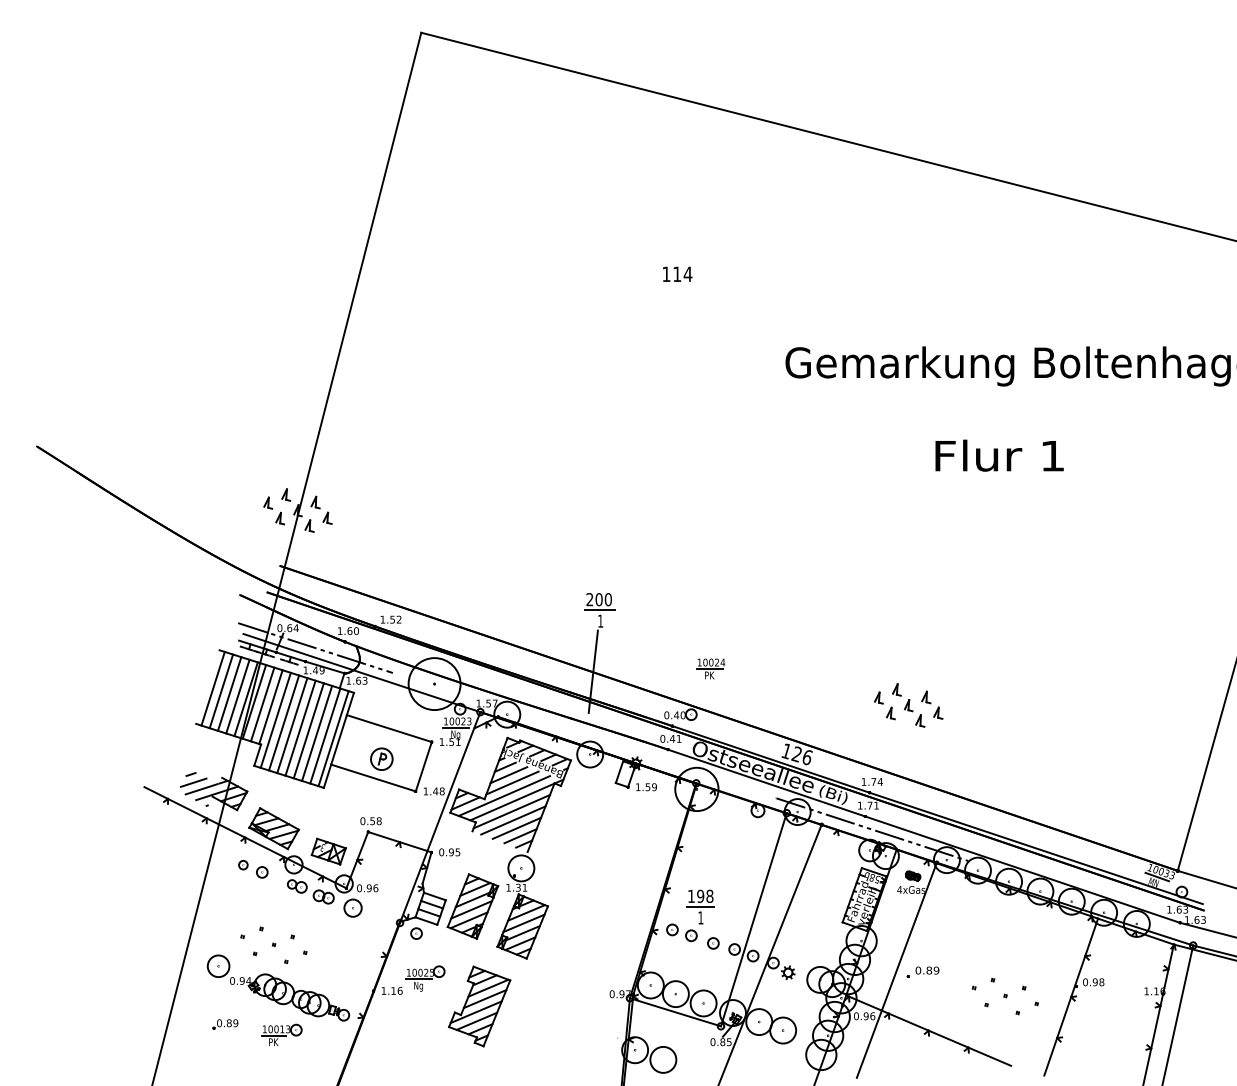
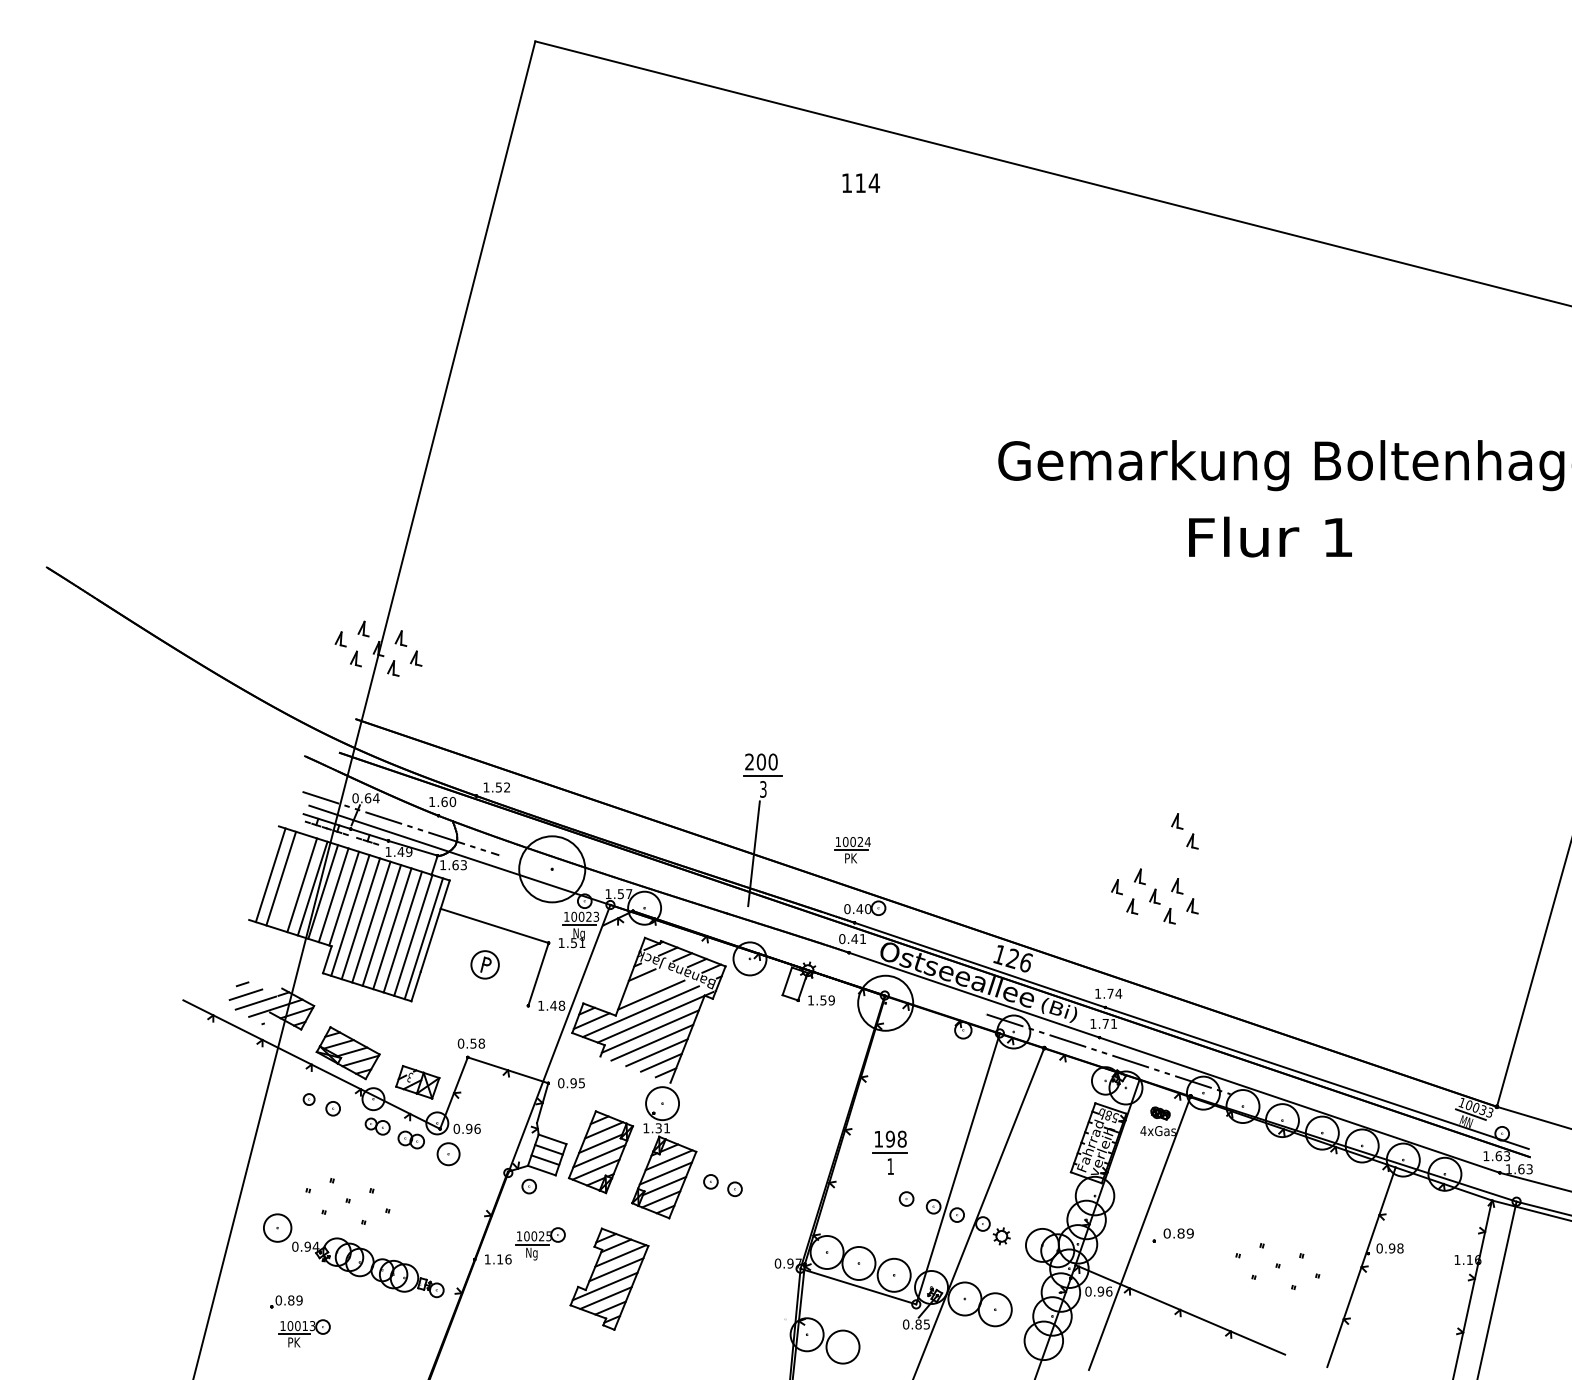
text: (677, 273) -> (861, 182), moved
text: (999, 455) -> (1270, 536), moved
text: (600, 620) -> (763, 788), 1 -> 3
part: (932, 653) -> (1185, 830), added
part: (710, 668) -> (852, 849), moved
line: (229, 693) -> (291, 881), removed
line: (508, 775) -> (646, 985), removed
line: (373, 777) -> (474, 988), removed
part: (681, 932) -> (722, 1185), moved
part: (281, 1034) -> (304, 1332), moved

